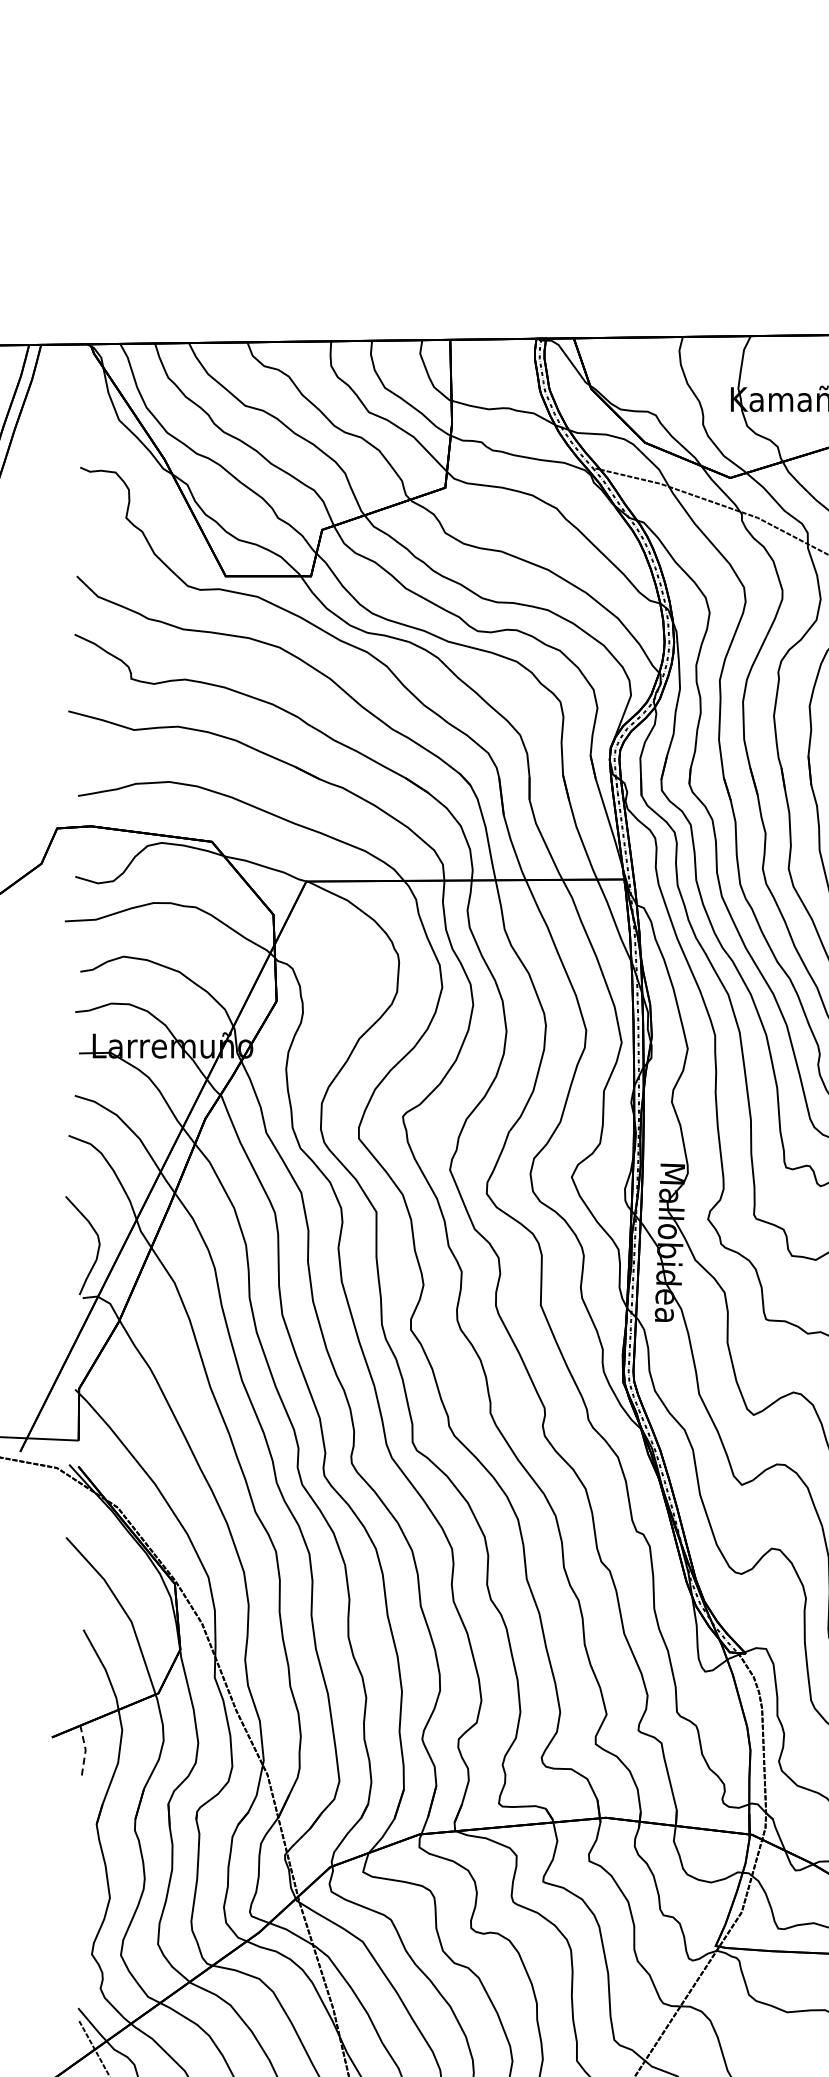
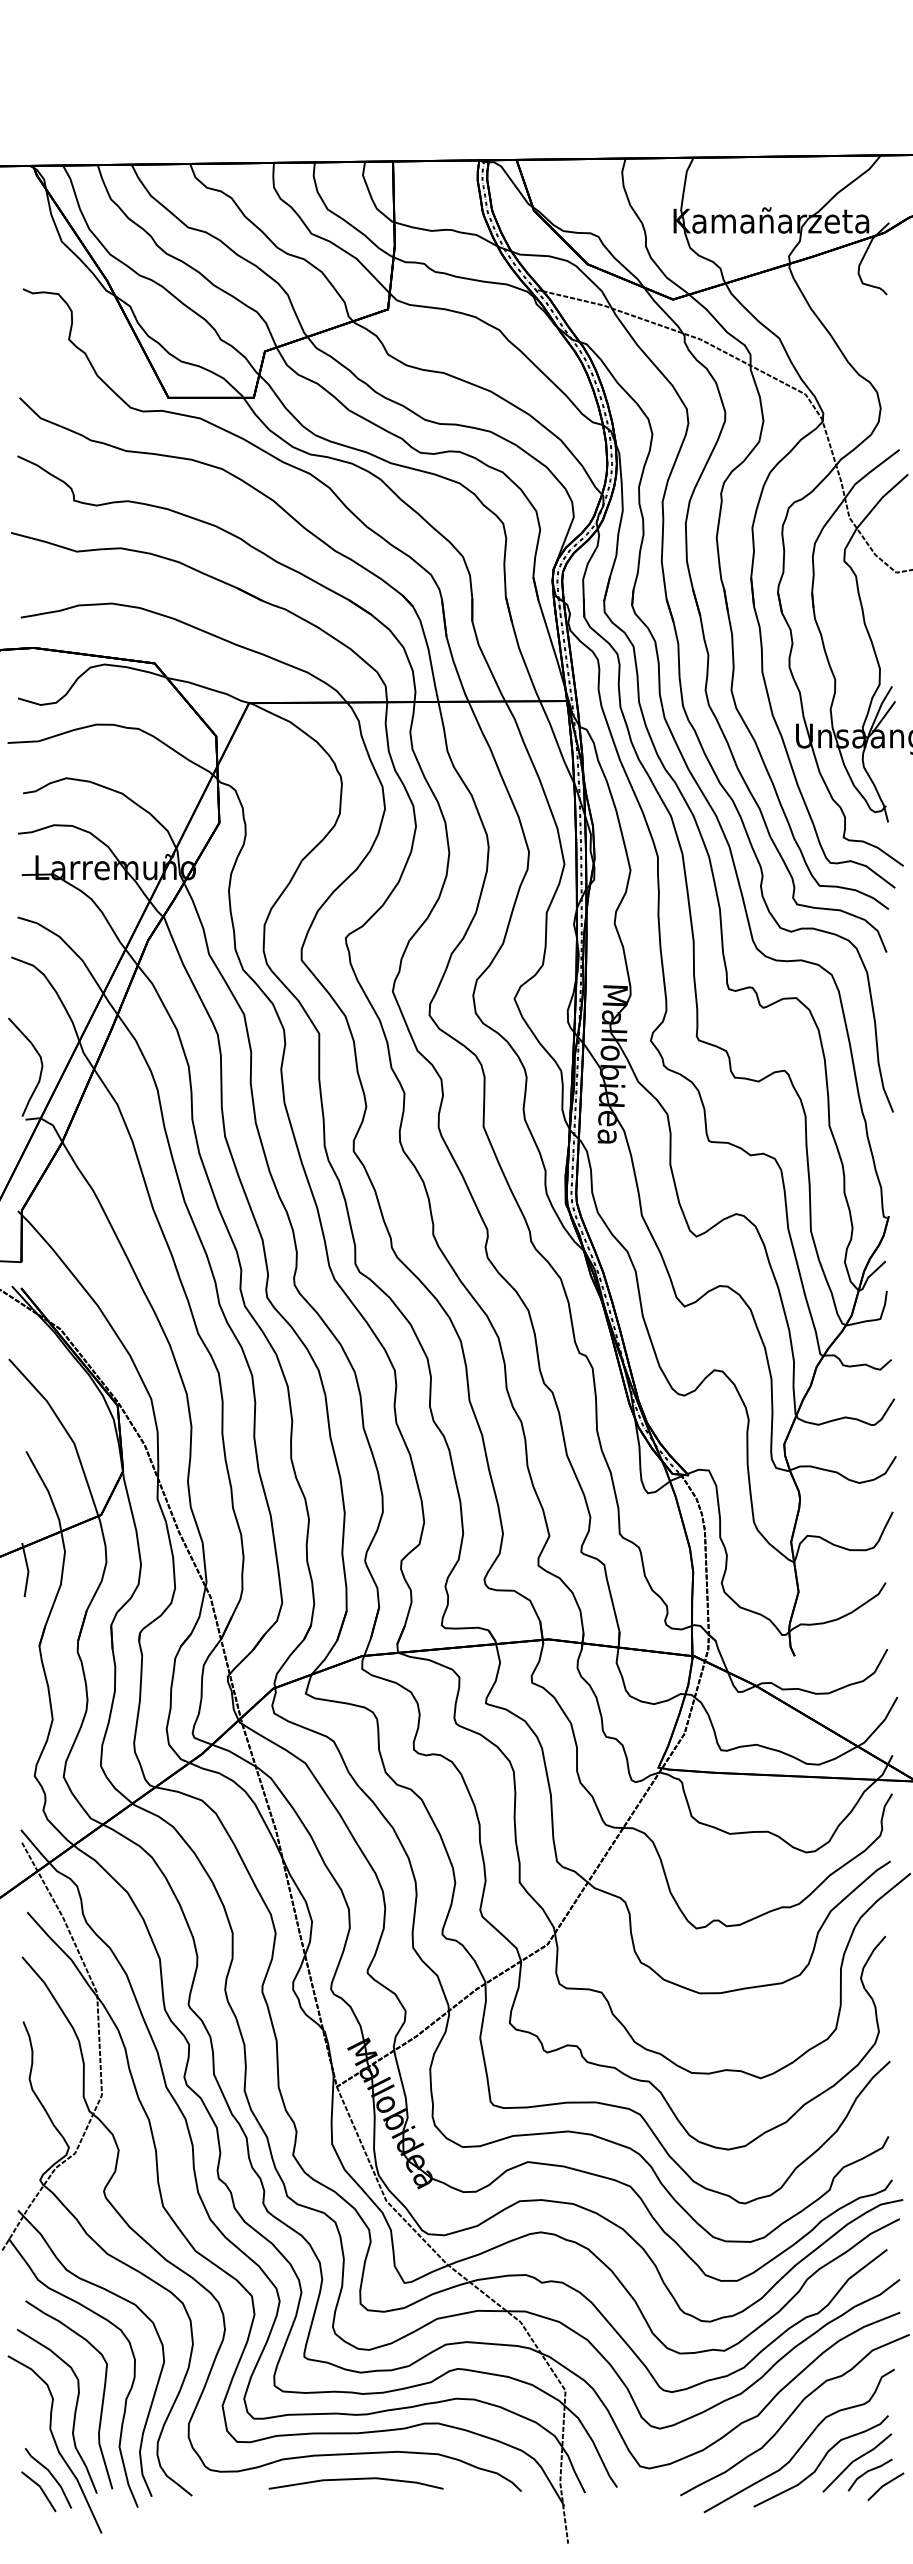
line: (85, 1747) -> (28, 1569), dashed -> solid

